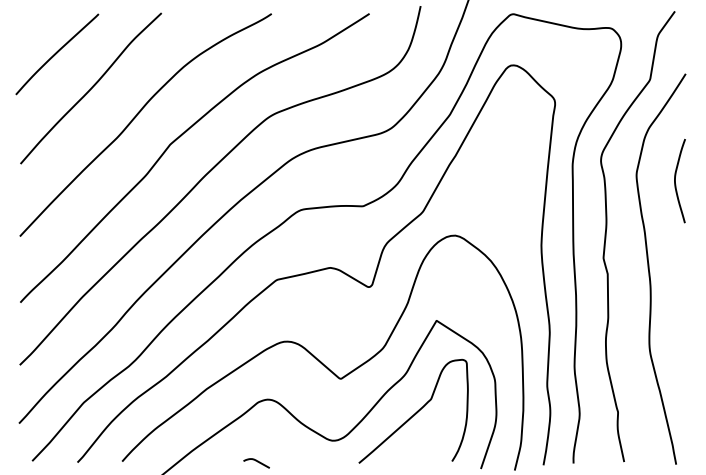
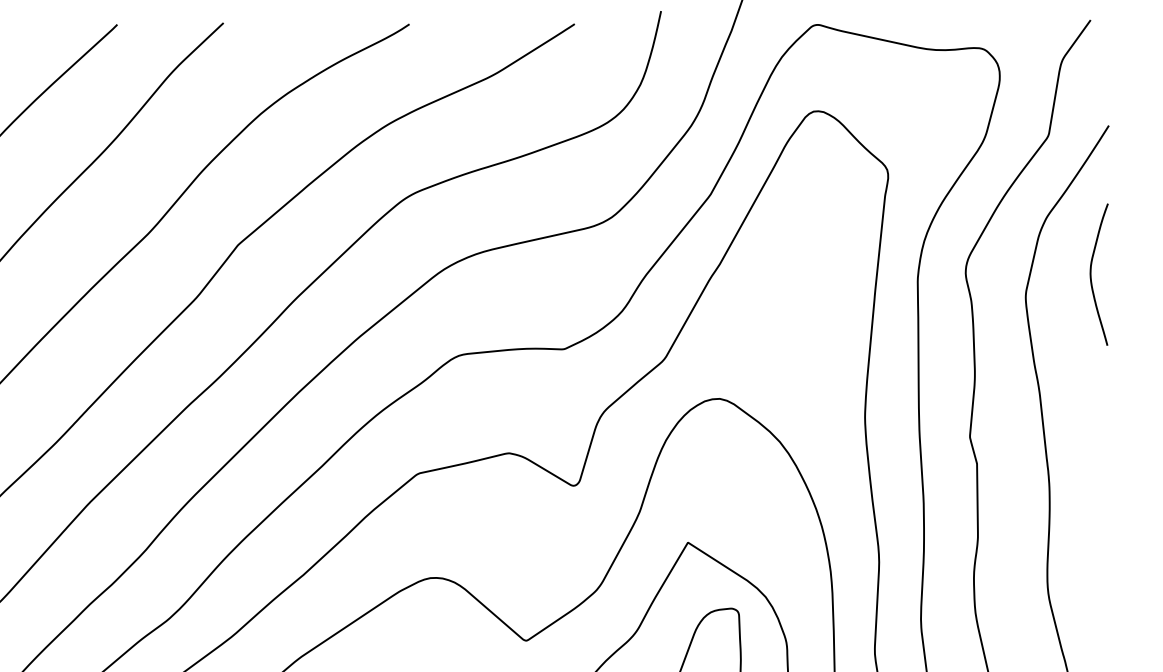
curve: (675, 181) -> (1091, 275), moved

